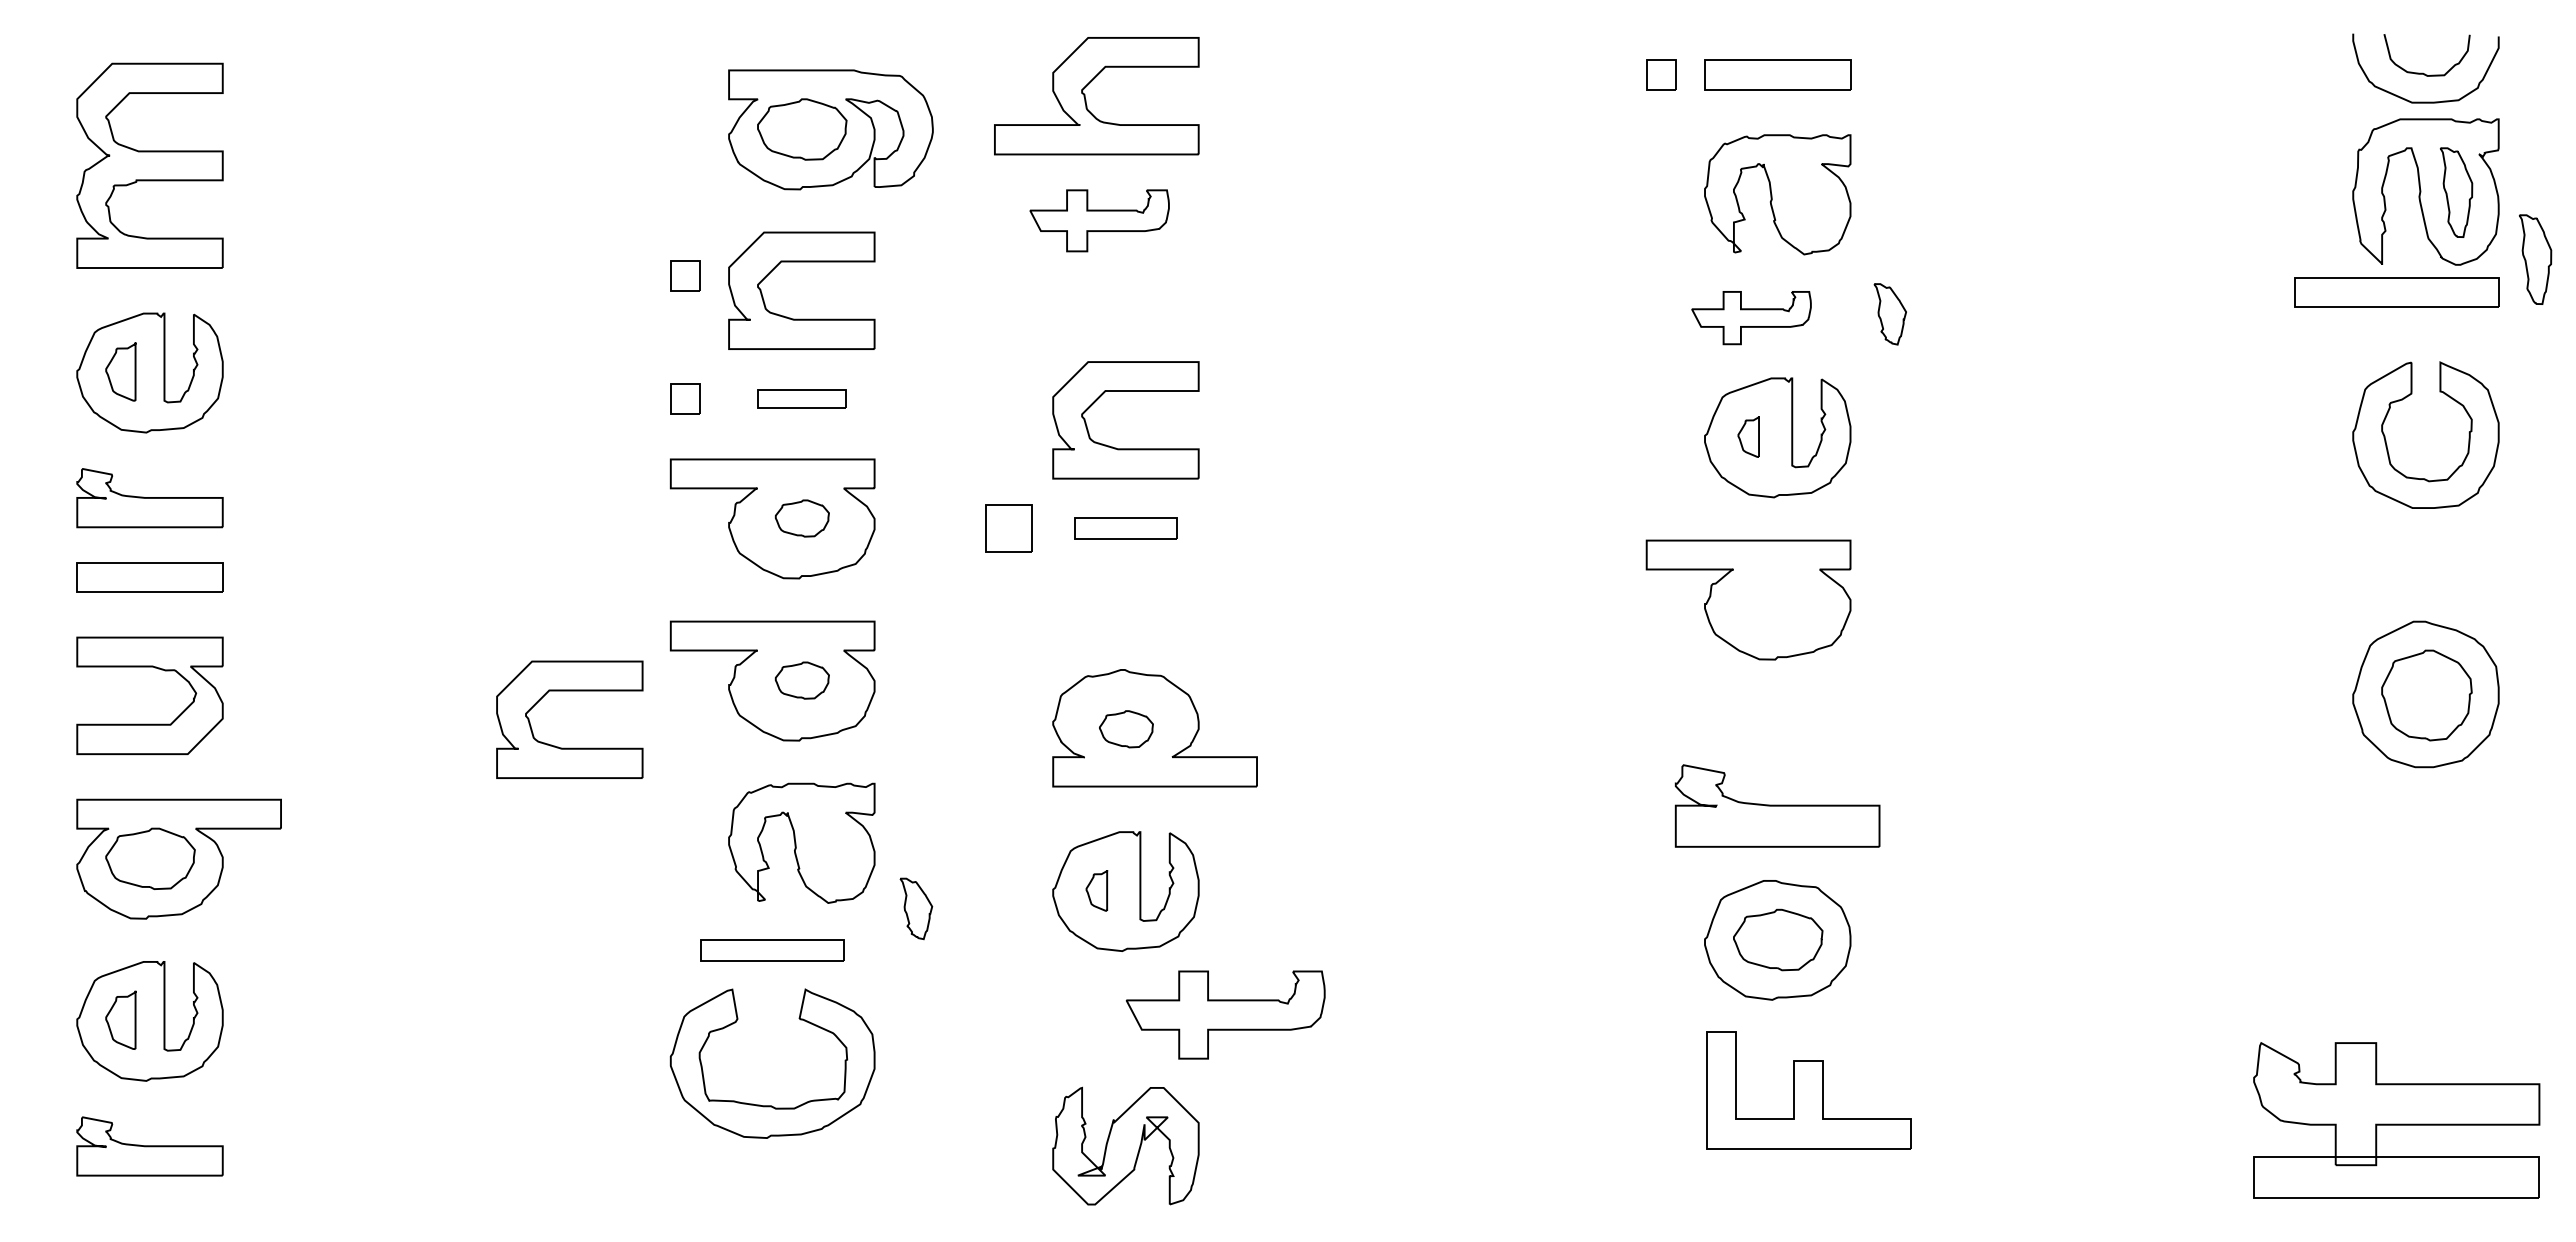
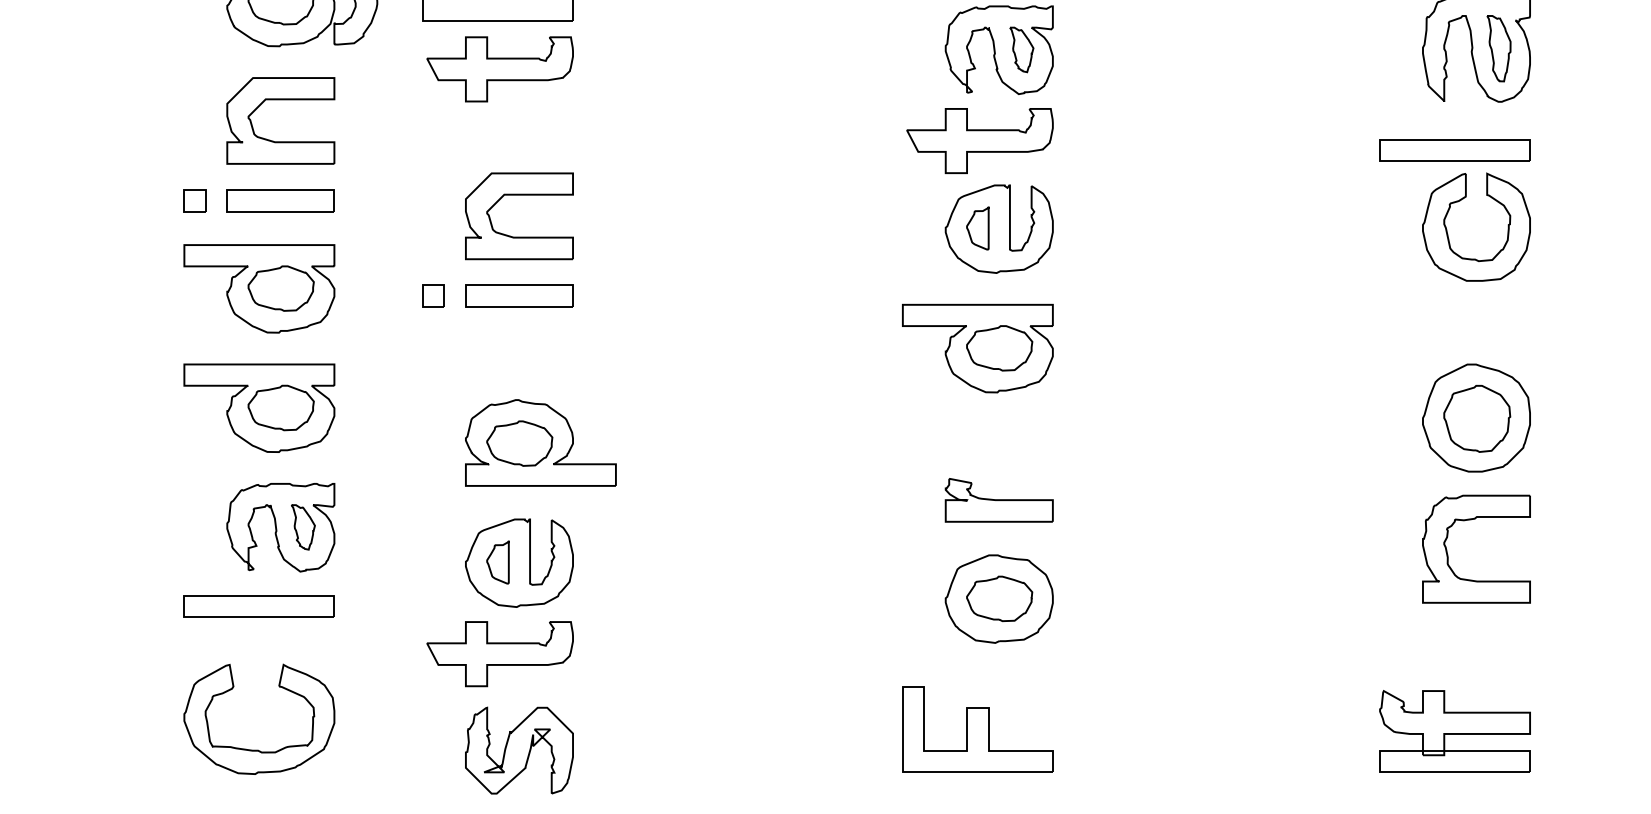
part: (1099, 220) -> (499, 69), size x1.43
part: (2535, 259) -> (1557, 97), removed
part: (685, 275) -> (195, 109), removed
part: (2396, 292) -> (1454, 150), moved
part: (1889, 314) -> (1021, 50), moved
part: (1751, 317) -> (979, 140), size x1.67
part: (801, 398) -> (280, 200), size x1.67
part: (1748, 436) -> (977, 228), size x1.43
part: (802, 518) -> (281, 288), size x1.67
part: (1009, 528) -> (433, 295), size x0.62
part: (1125, 528) -> (519, 295), size x1.43
part: (1778, 599) -> (999, 348), added
part: (802, 680) -> (281, 407), size x1.67
part: (569, 691) -> (109, 415), removed
part: (1126, 729) -> (519, 443), size x1.67
part: (1777, 806) -> (999, 500), size x0.71
part: (2387, 880) -> (1448, 555), added
part: (1096, 890) -> (497, 562), size x1.43
part: (916, 908) -> (303, 527), moved
part: (772, 950) -> (259, 606), size x1.43
part: (1225, 1014) -> (499, 653), moved
part: (1808, 1090) -> (977, 729), moved
part: (772, 1105) -> (259, 750), moved
part: (2396, 1120) -> (1454, 731), size x0.71

